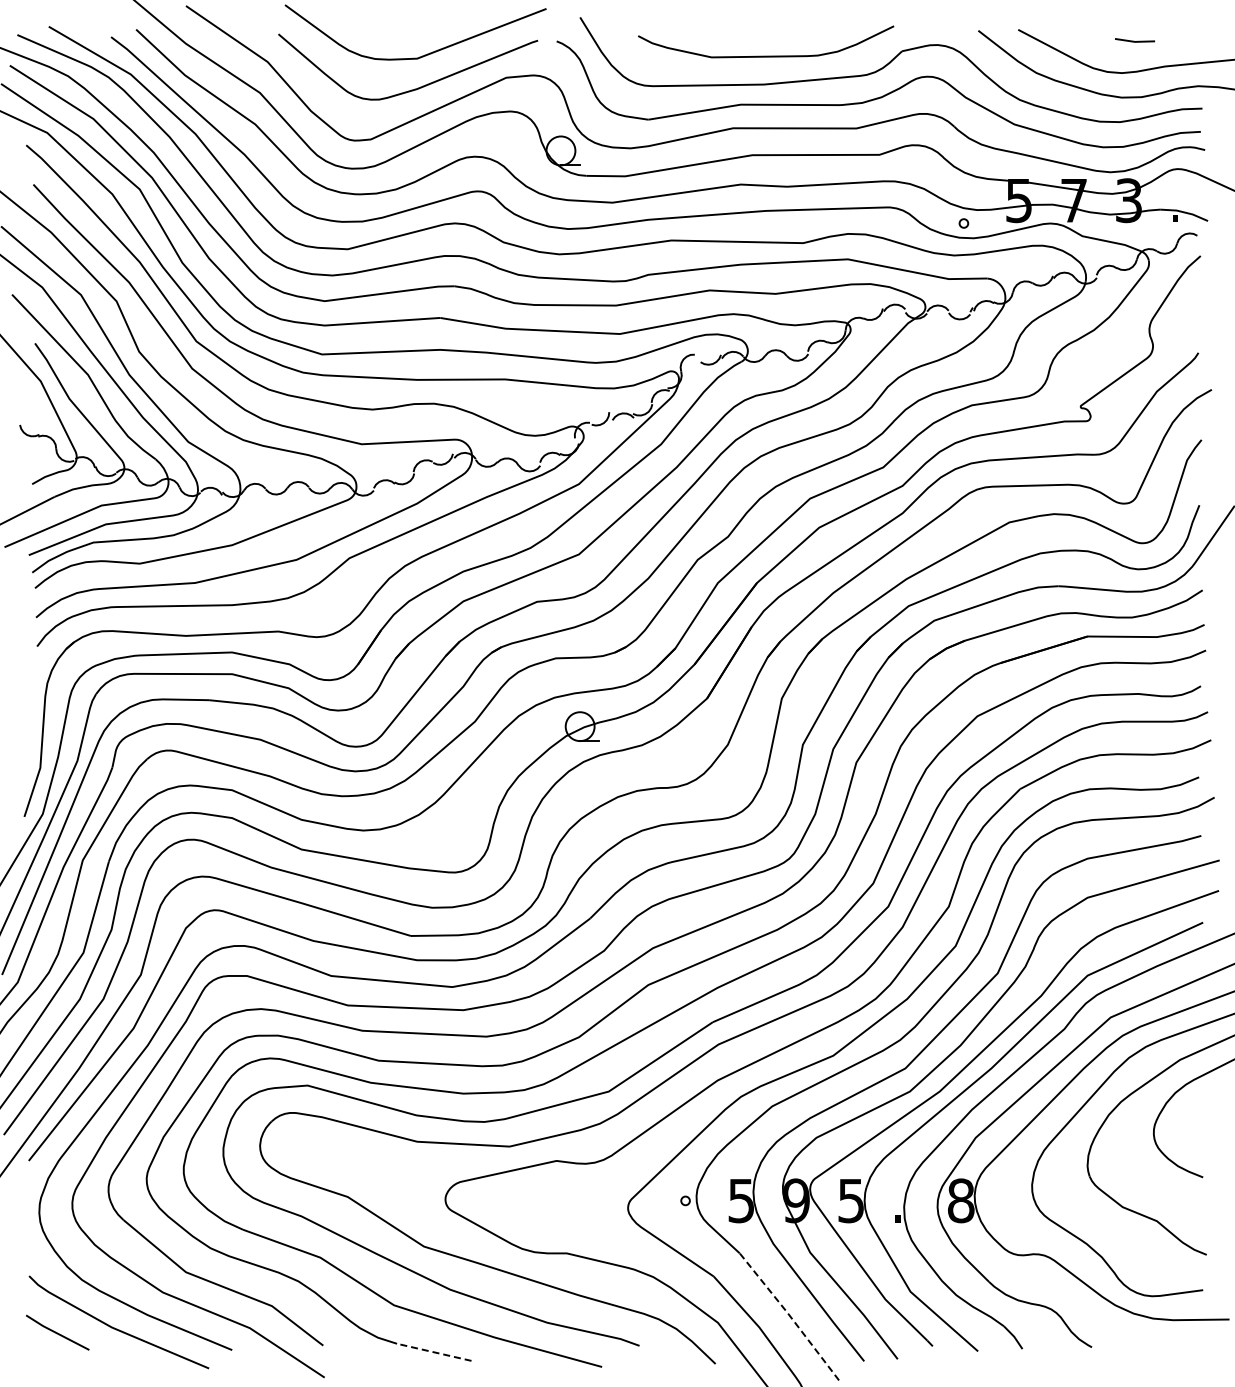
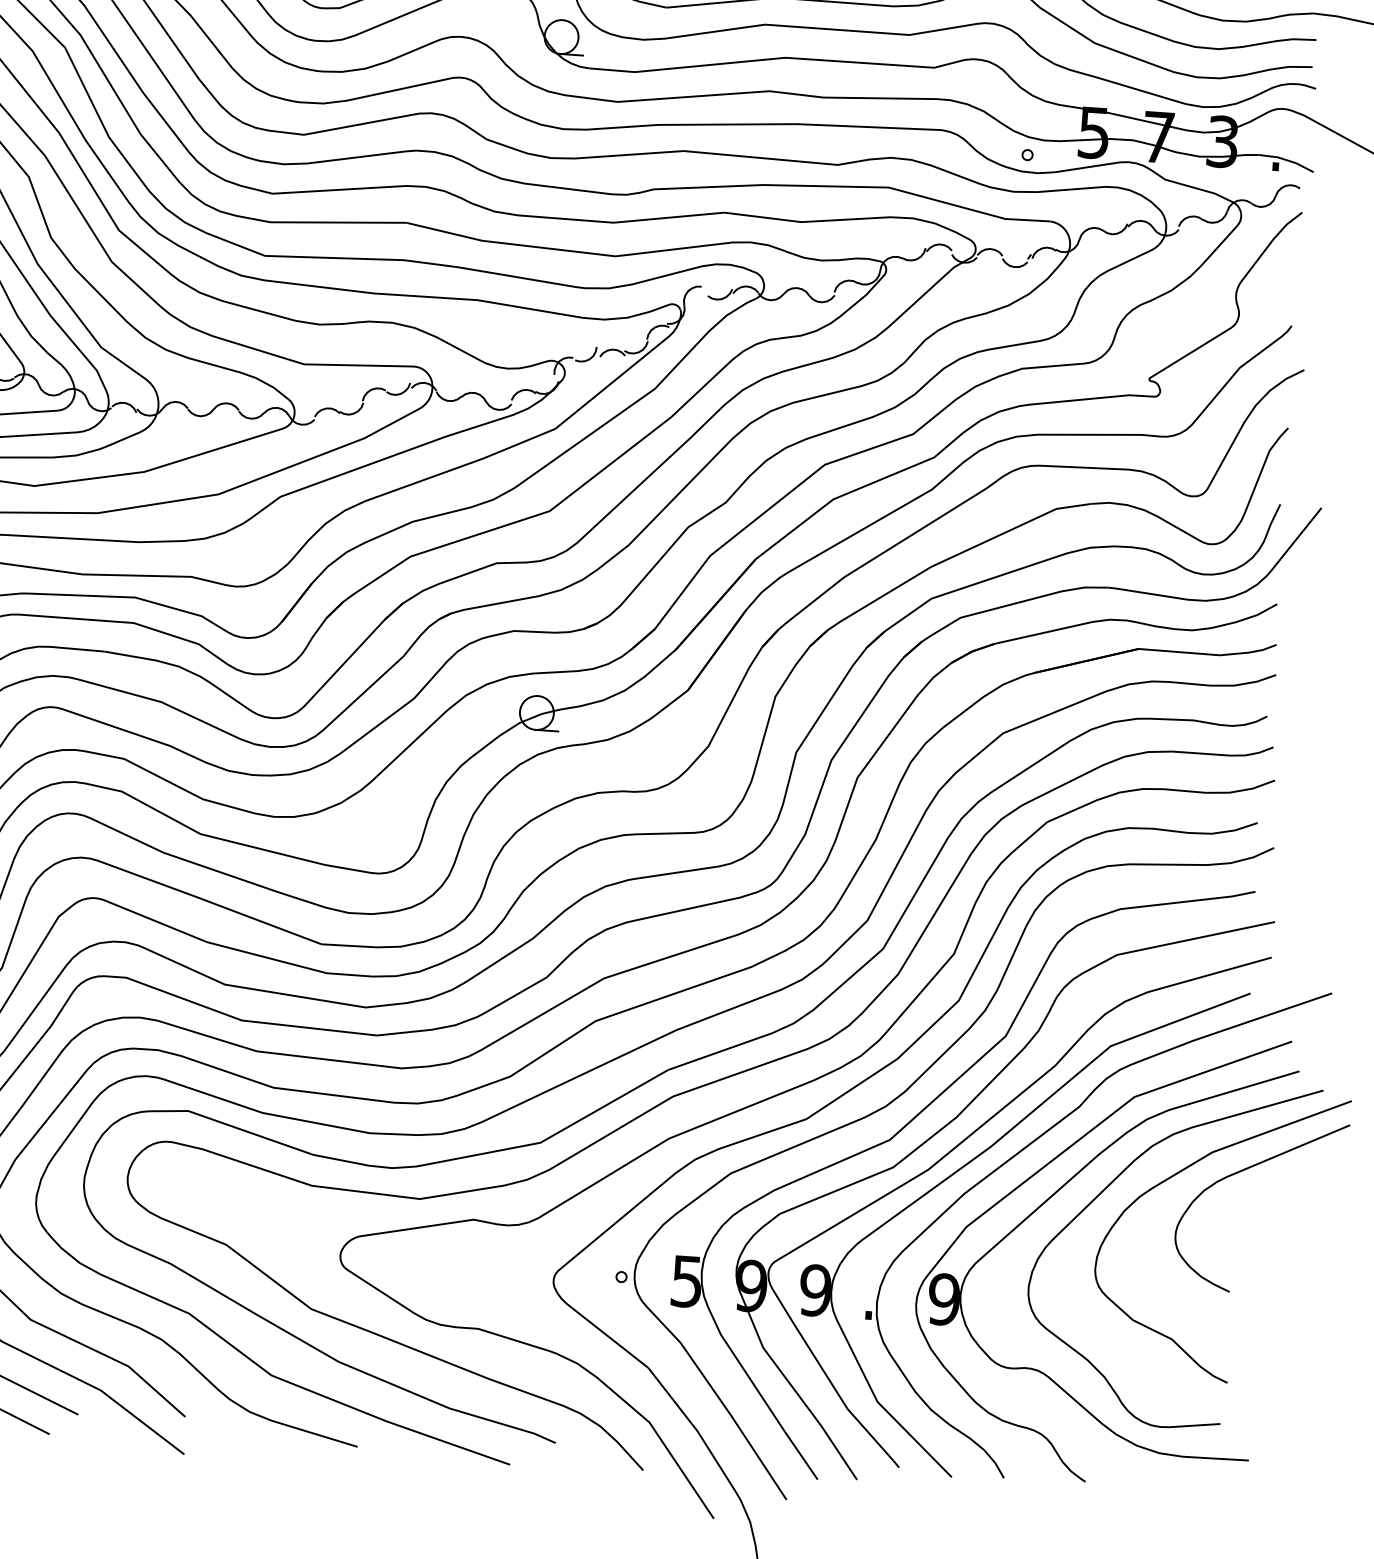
text: (850, 1200) -> (814, 1290), 5 -> 9
text: (960, 1200) -> (943, 1299), 8 -> 9
line: (789, 1315) -> (733, 1419), dashed -> solid
line: (433, 1352) -> (313, 1433), dashed -> solid

